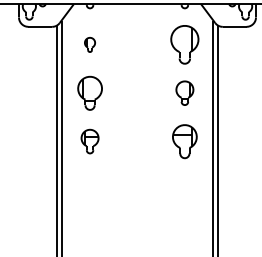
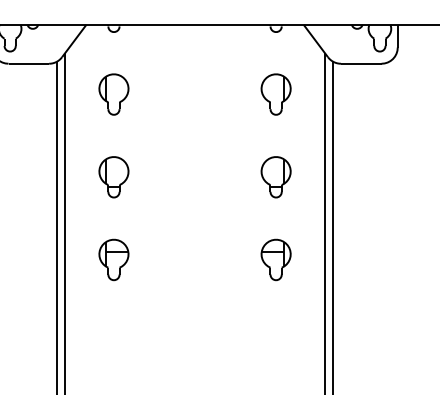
part: (89, 44) -> (112, 93), size x1.67
part: (184, 44) -> (275, 93), size x0.62
part: (89, 92) -> (112, 175), size x0.71
part: (184, 141) -> (275, 259), size x0.71

